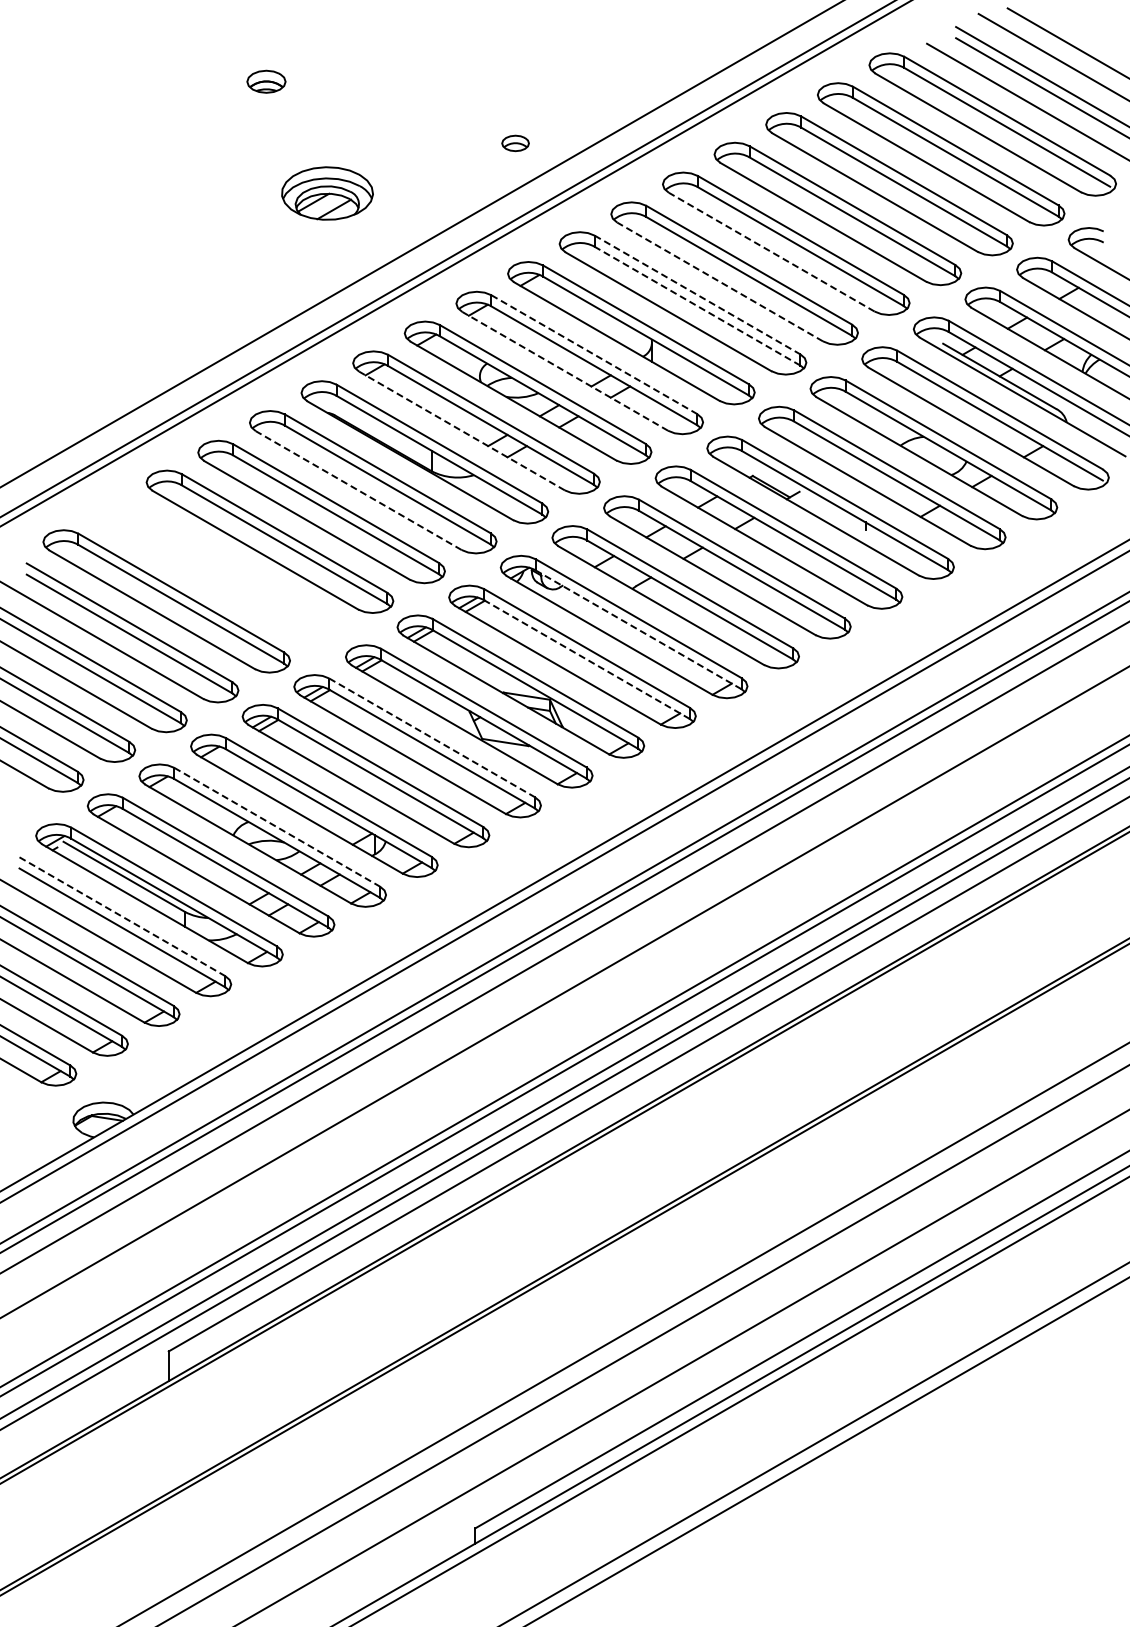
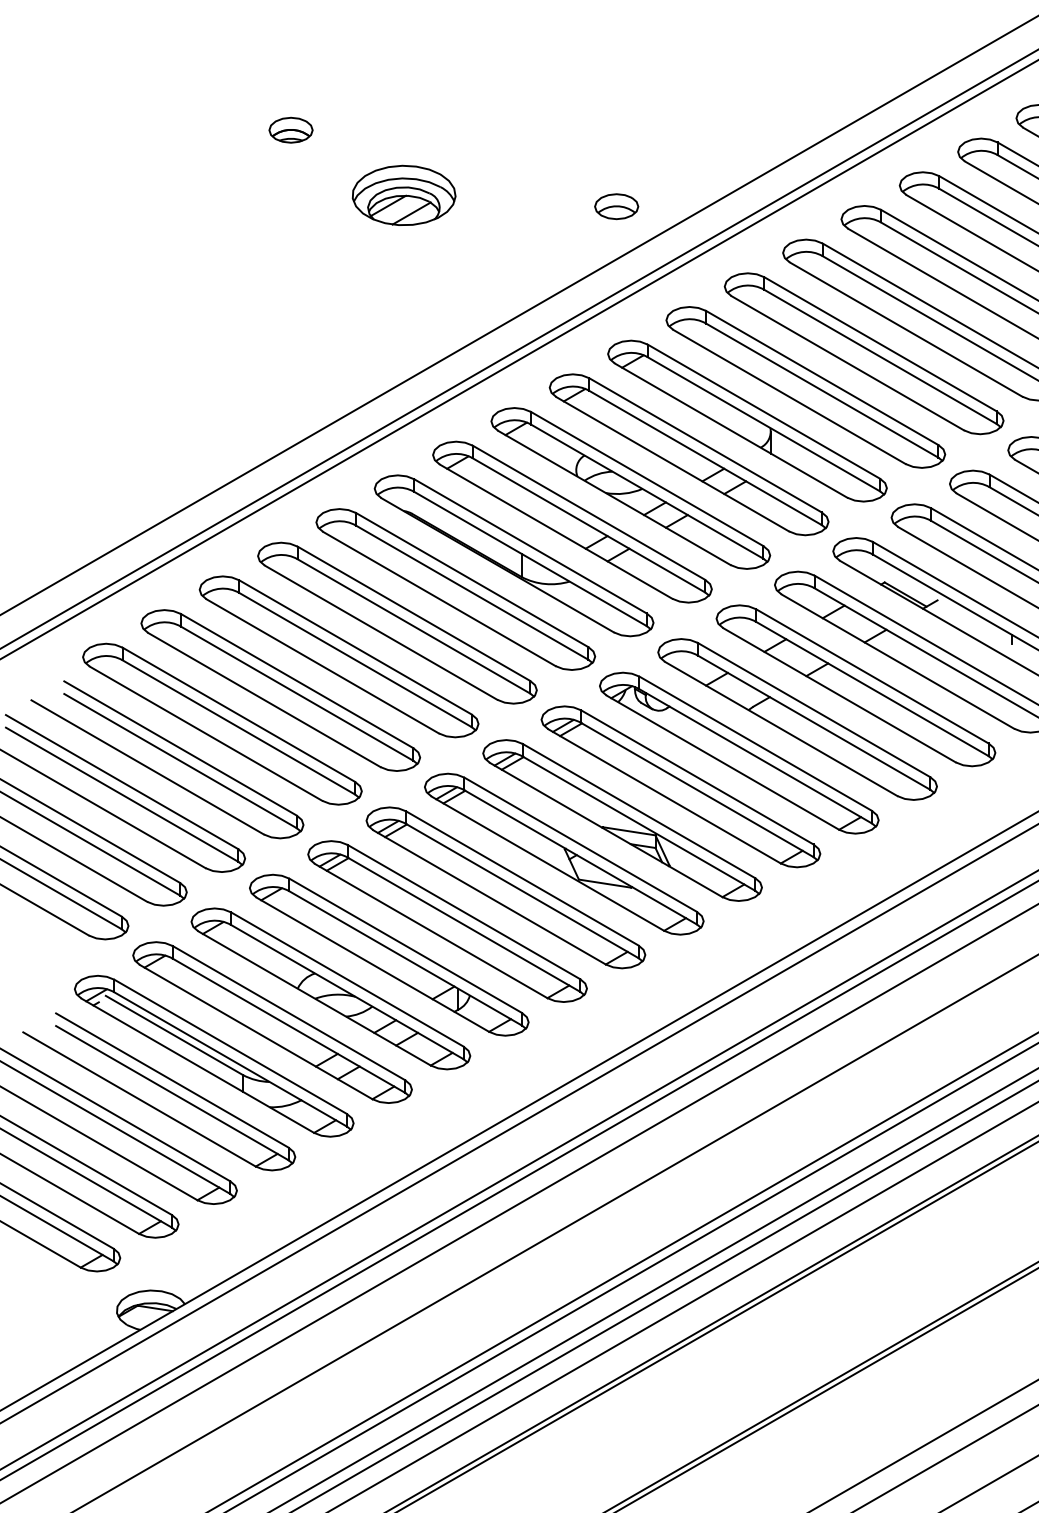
part: (266, 81) -> (291, 129), moved
part: (515, 143) -> (616, 206), size x1.43
part: (327, 193) -> (404, 195), moved
line: (771, 252) -> (905, 329), dashed -> solid
line: (720, 281) -> (848, 362), dashed -> solid
line: (697, 295) -> (822, 378), dashed -> solid
line: (697, 306) -> (822, 390), dashed -> solid
line: (594, 354) -> (705, 445), dashed -> solid
line: (565, 371) -> (673, 464), dashed -> solid
line: (461, 430) -> (555, 531), dashed -> solid
line: (358, 490) -> (439, 598), dashed -> solid
part: (218, 571) -> (280, 690), added
line: (638, 629) -> (755, 755), dashed -> solid
line: (587, 659) -> (697, 789), dashed -> solid
line: (432, 737) -> (522, 877), dashed -> solid
line: (277, 827) -> (347, 979), dashed -> solid
line: (122, 916) -> (172, 1080), dashed -> solid

